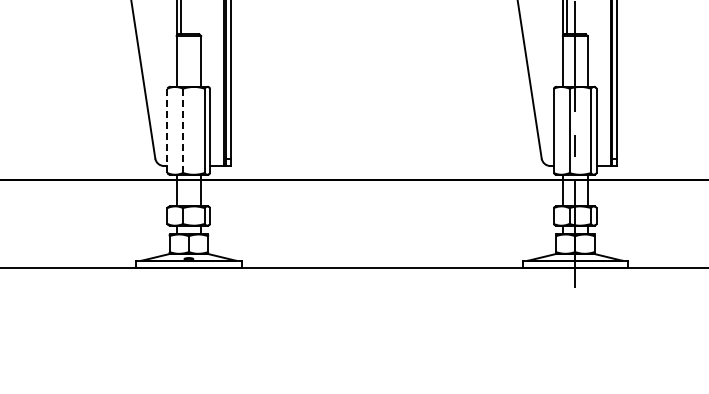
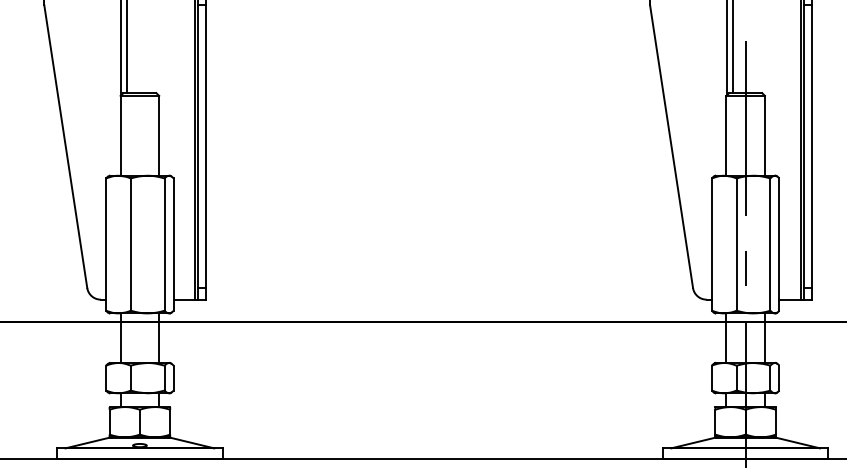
line: (167, 131) -> (106, 245), dashed -> solid
line: (183, 131) -> (131, 245), dashed -> solid

